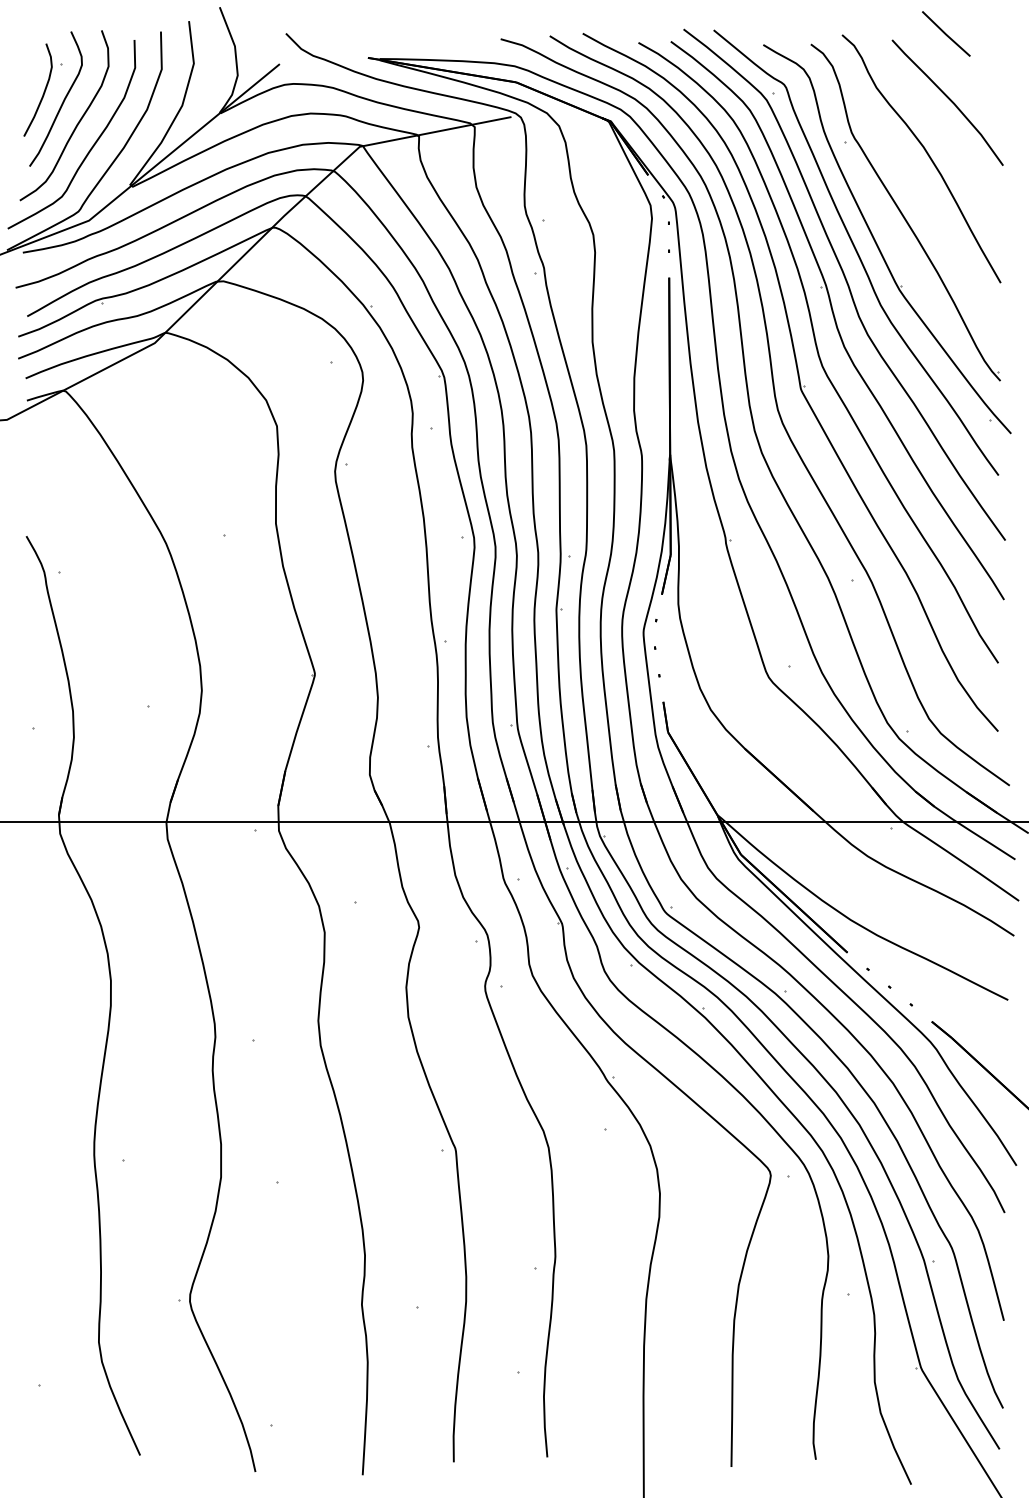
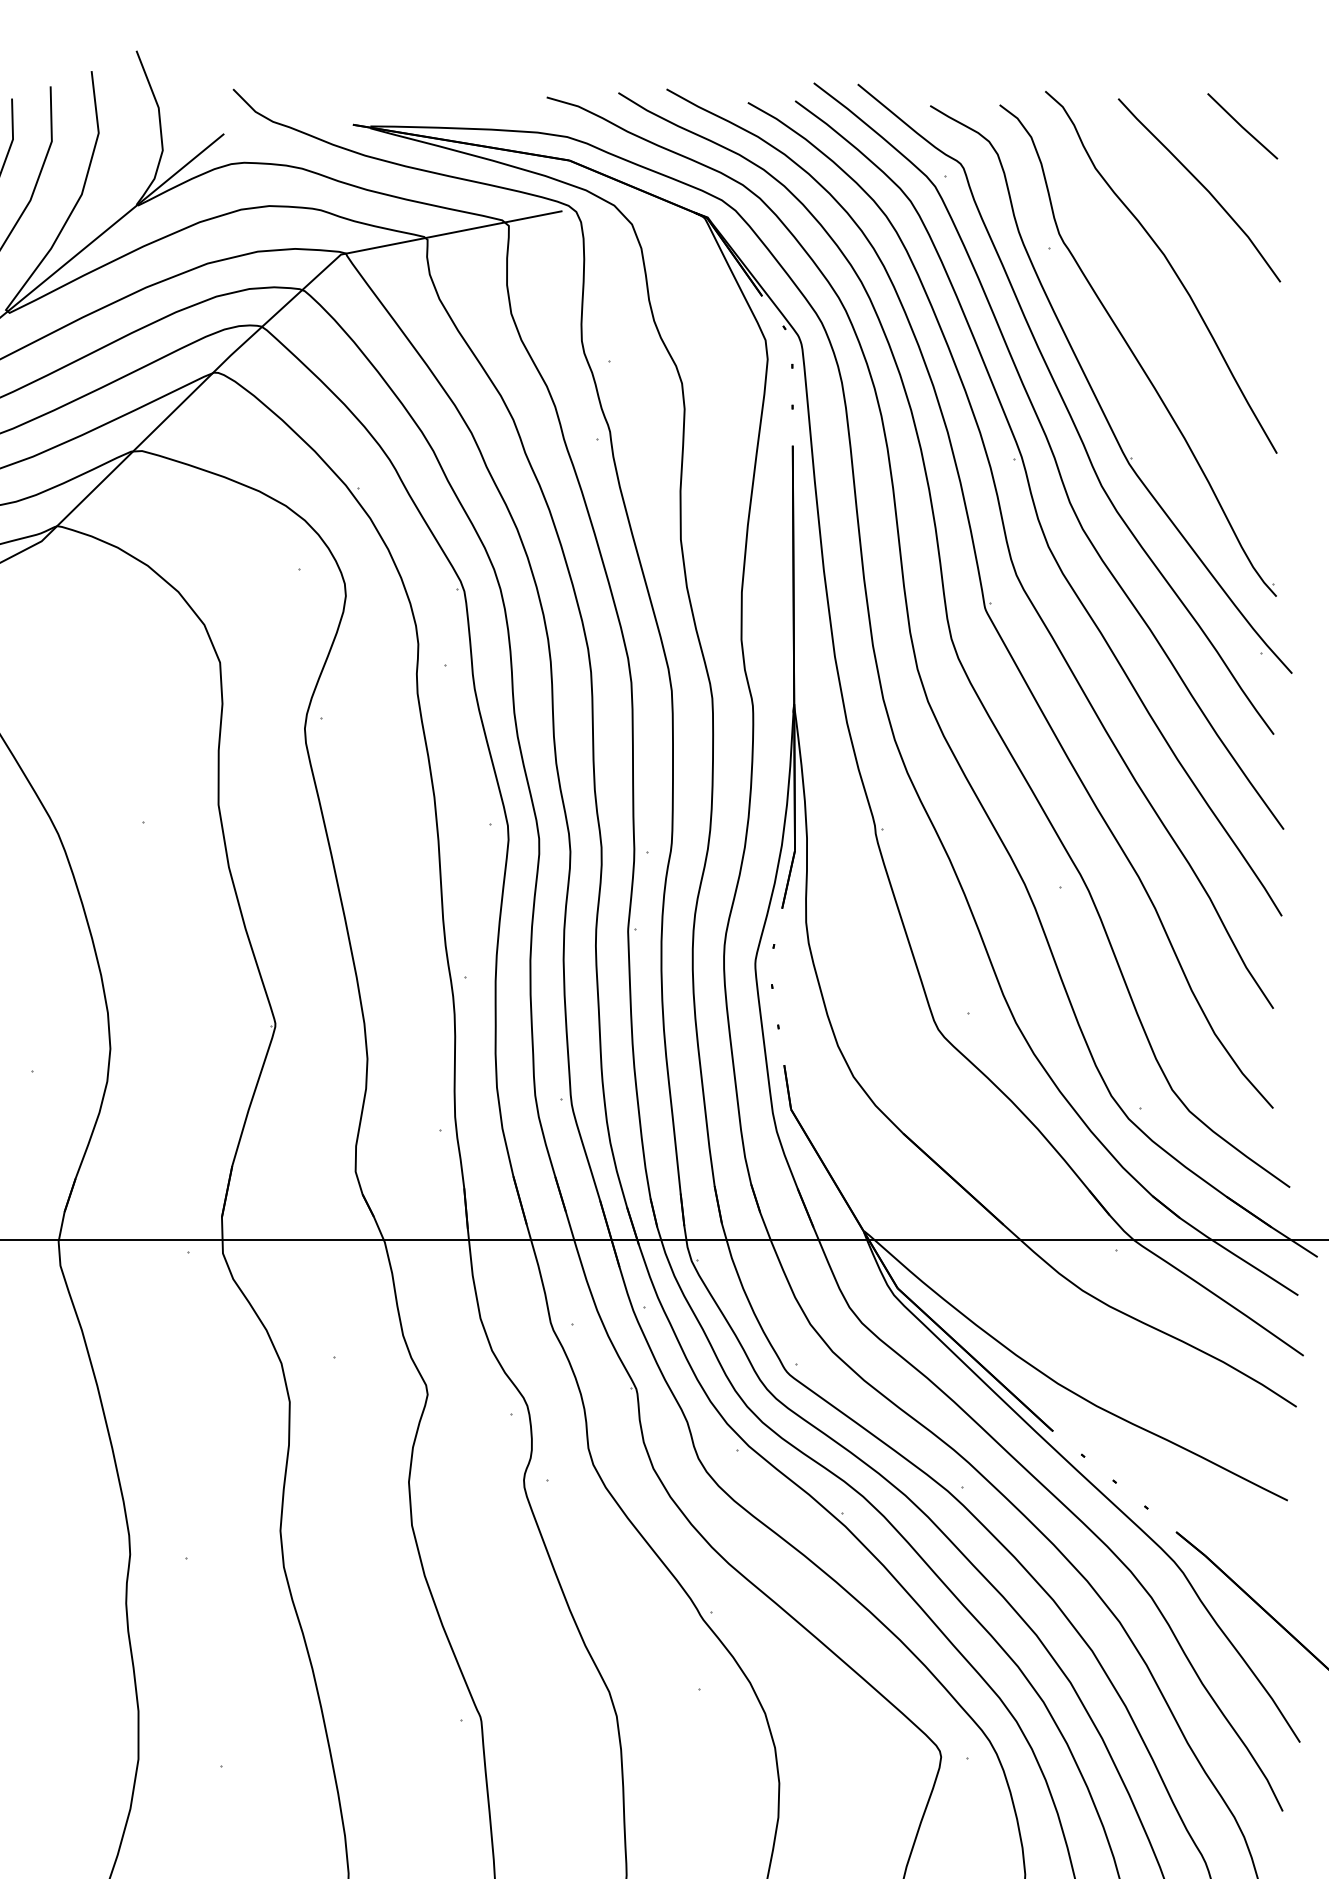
line: (946, 33) -> (1242, 125), moved

